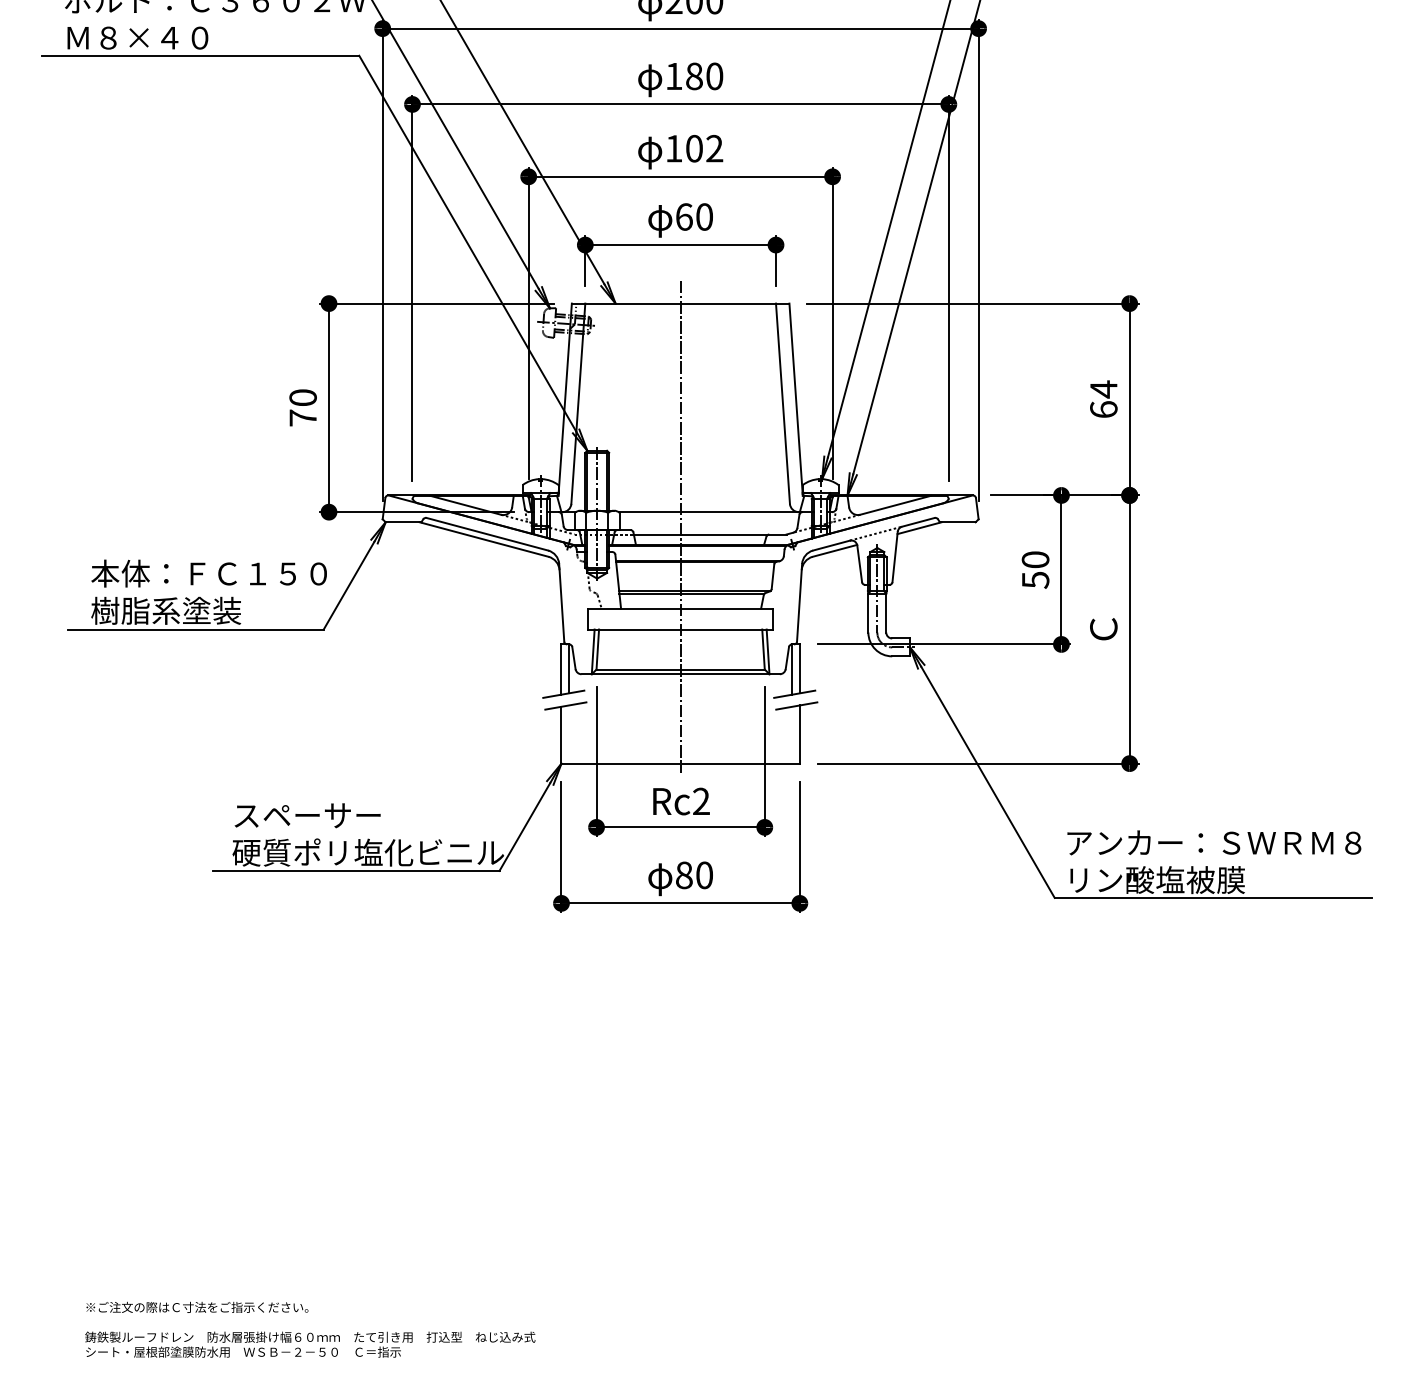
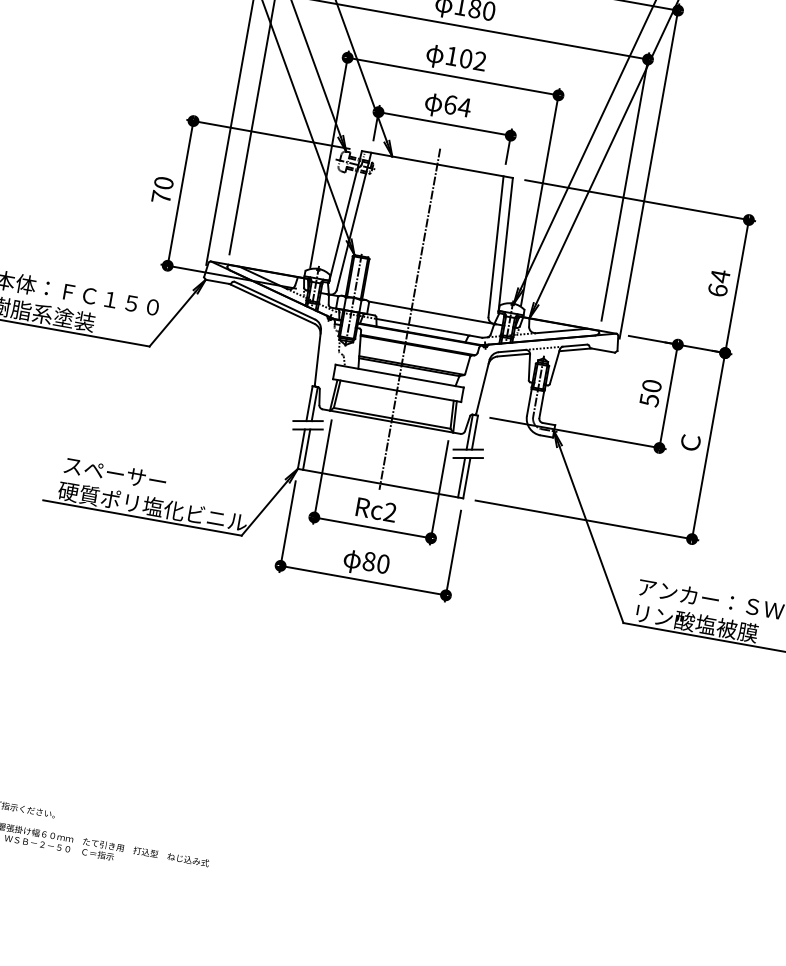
text: (704, 216) -> (464, 107), 60 -> 64
line: (568, 734) -> (306, 449), added
line: (792, 734) -> (461, 477), added

